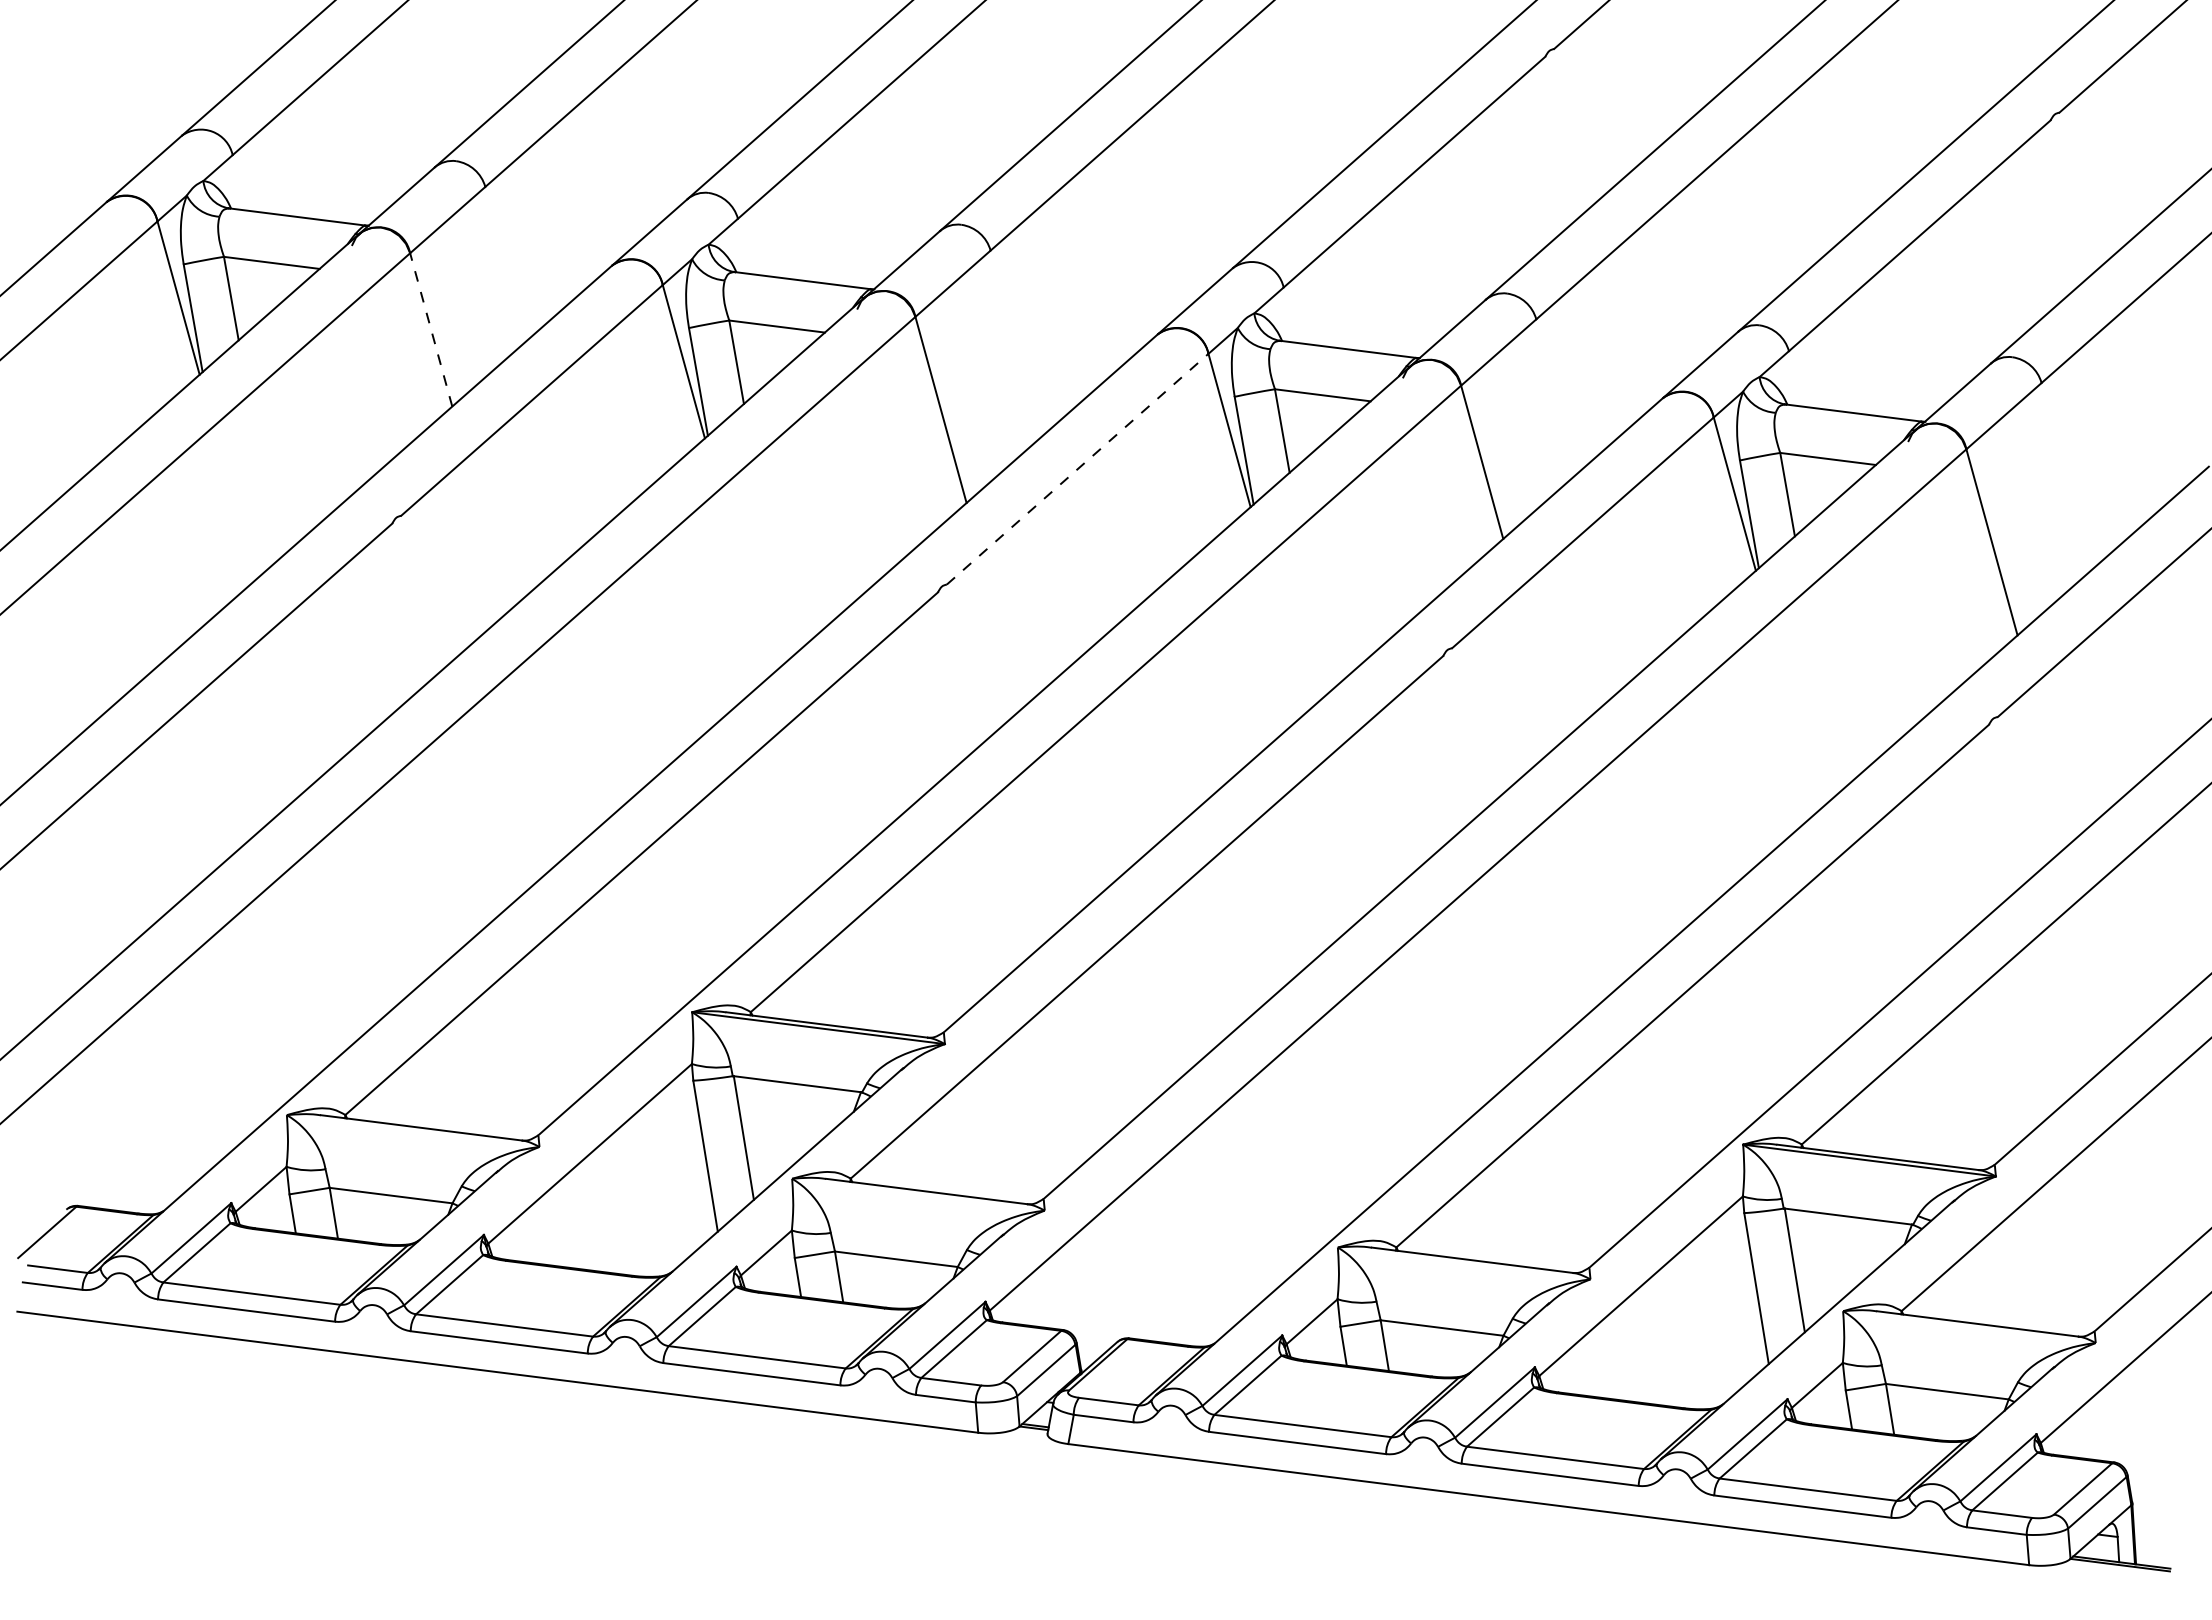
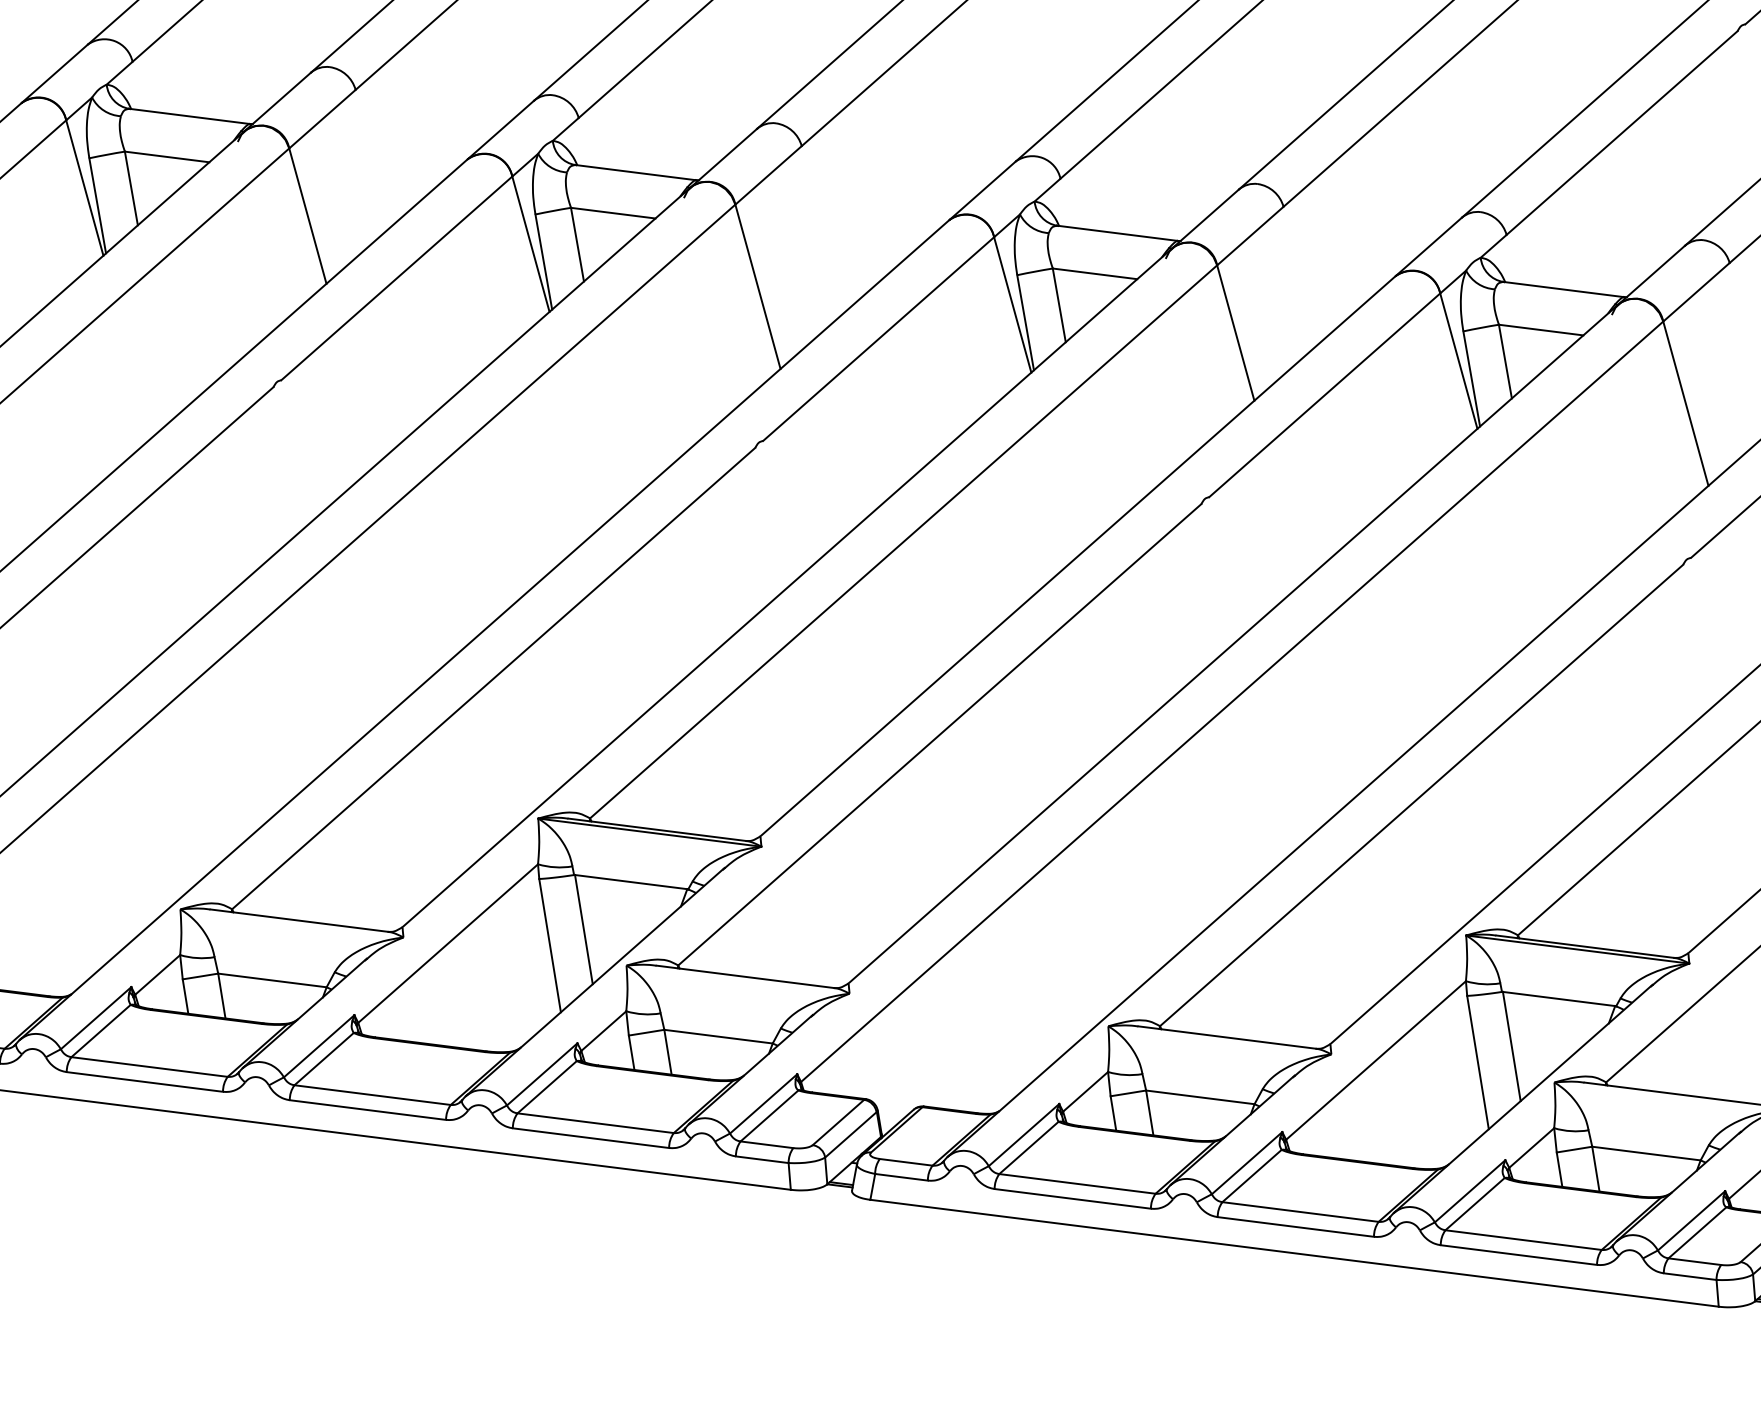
line: (431, 329) -> (308, 215), dashed -> solid
line: (1078, 468) -> (879, 338), dashed -> solid

